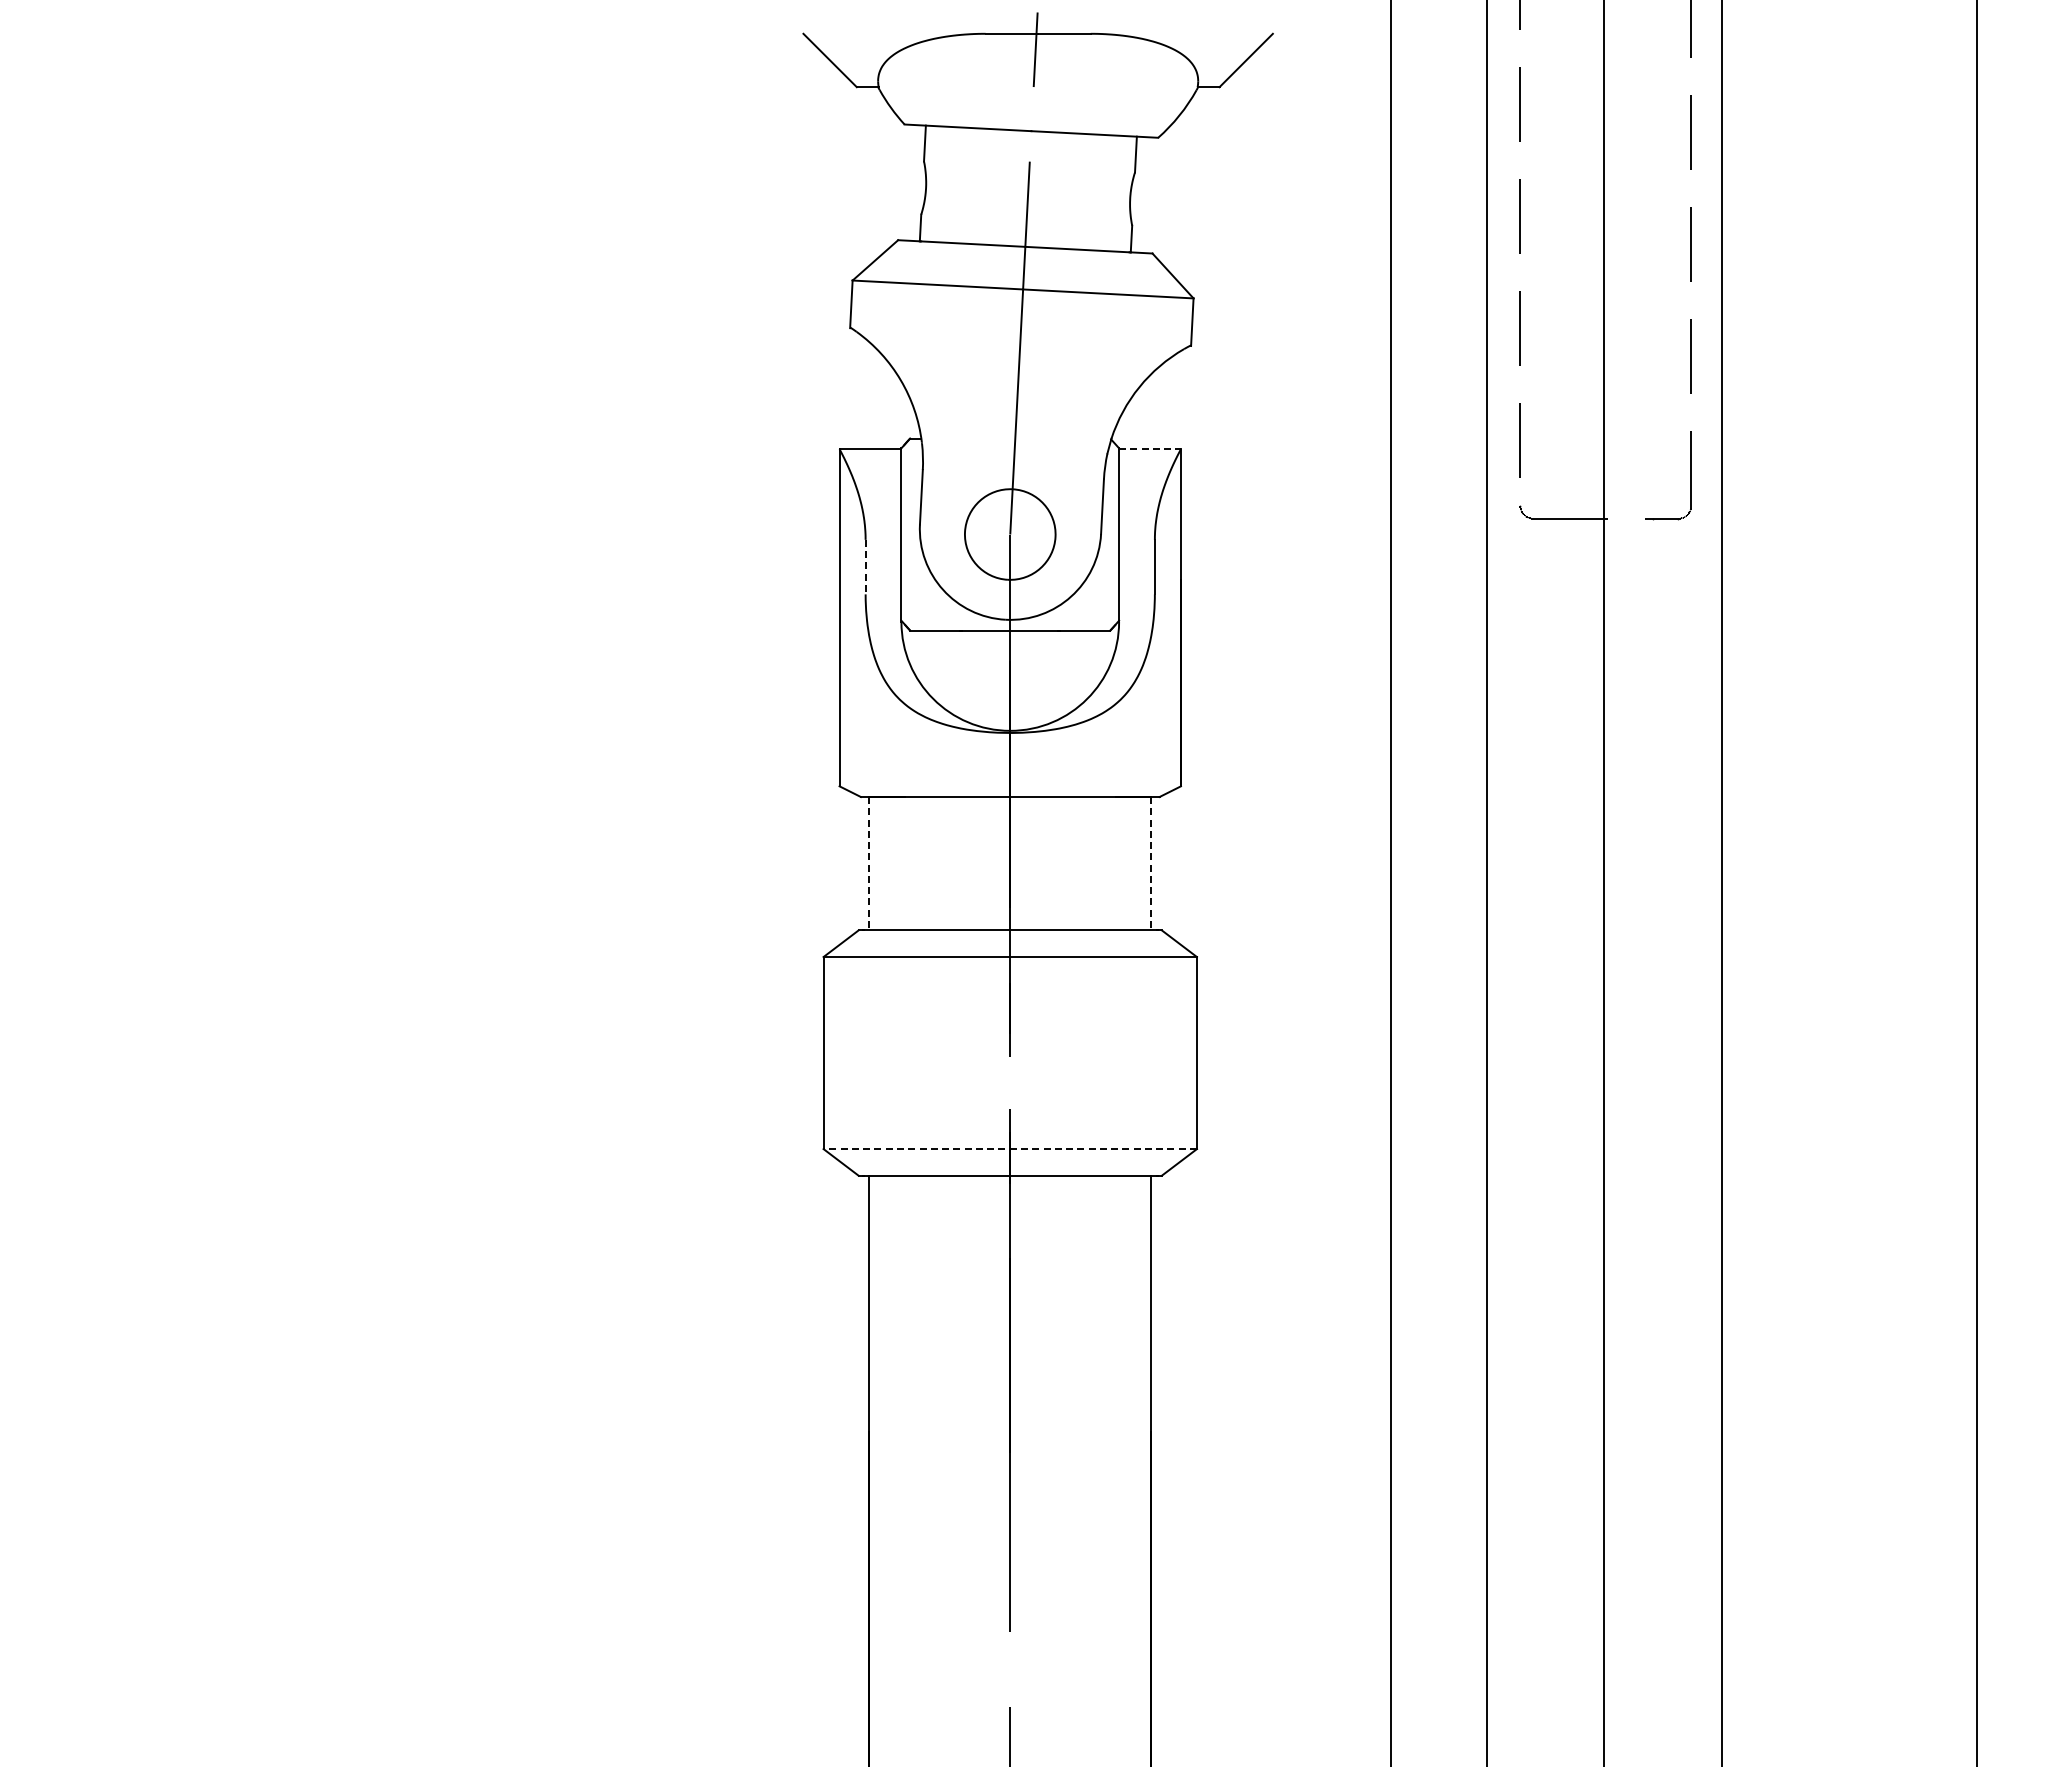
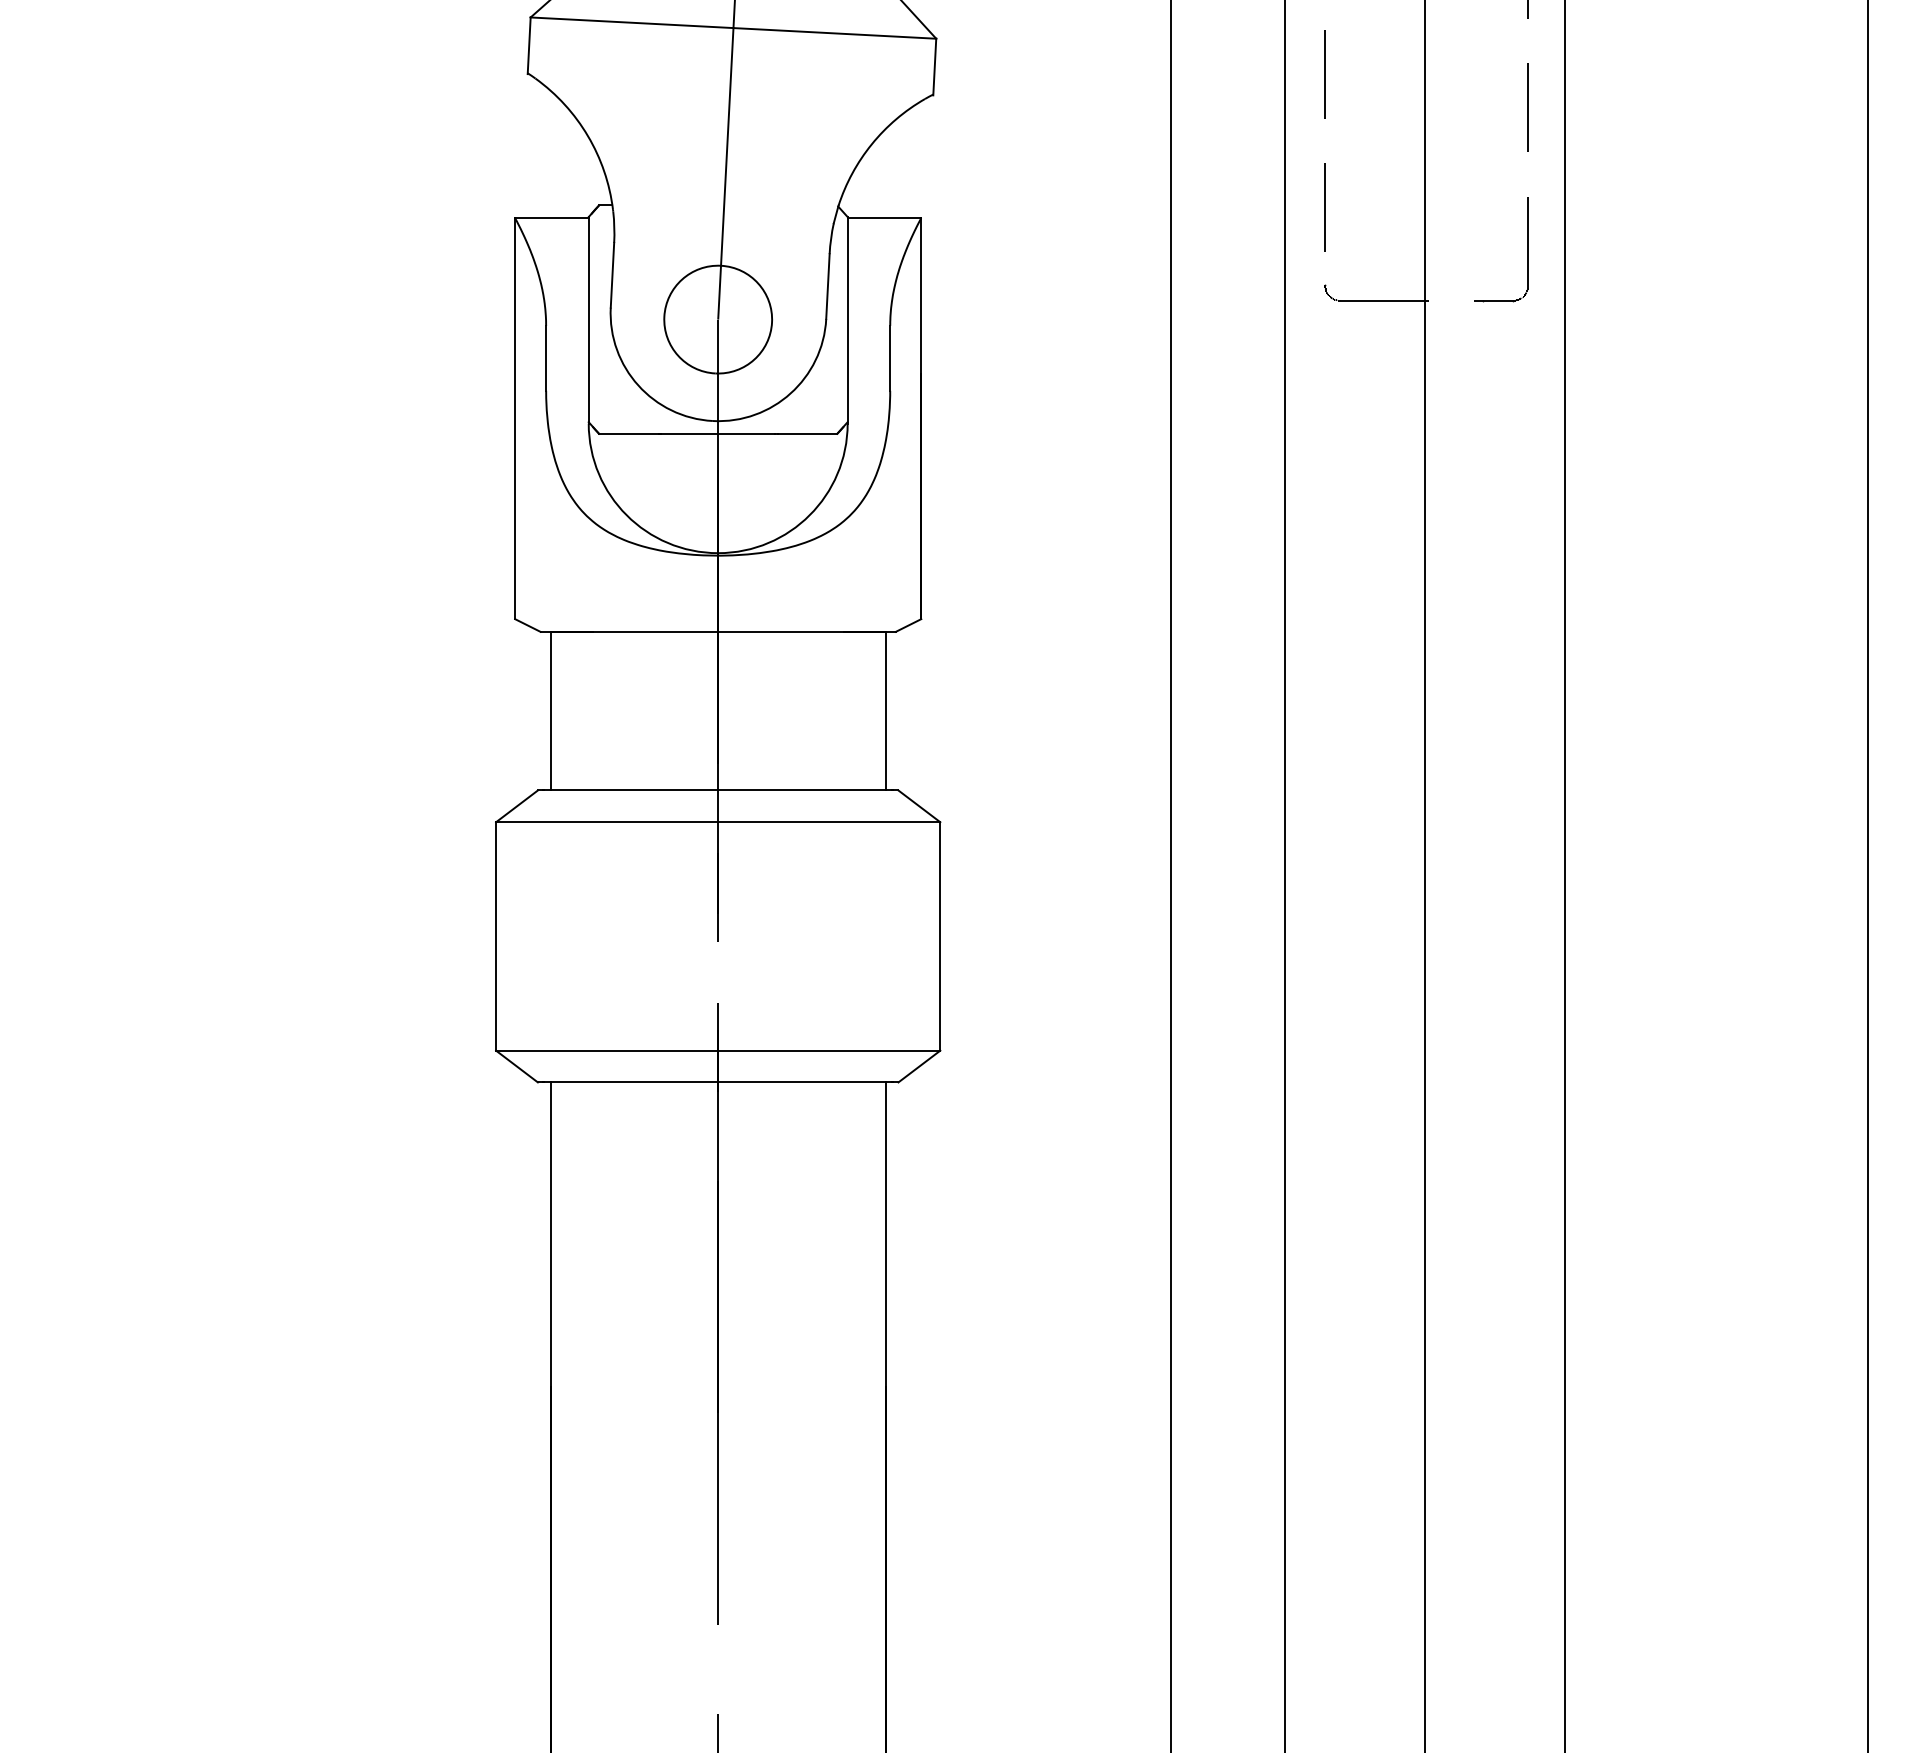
line: (1150, 449) -> (885, 218), dashed -> solid
line: (865, 567) -> (545, 358), dashed -> solid
line: (869, 863) -> (550, 710), dashed -> solid
line: (1151, 863) -> (886, 710), dashed -> solid
line: (1010, 1149) -> (718, 1051), dashed -> solid

